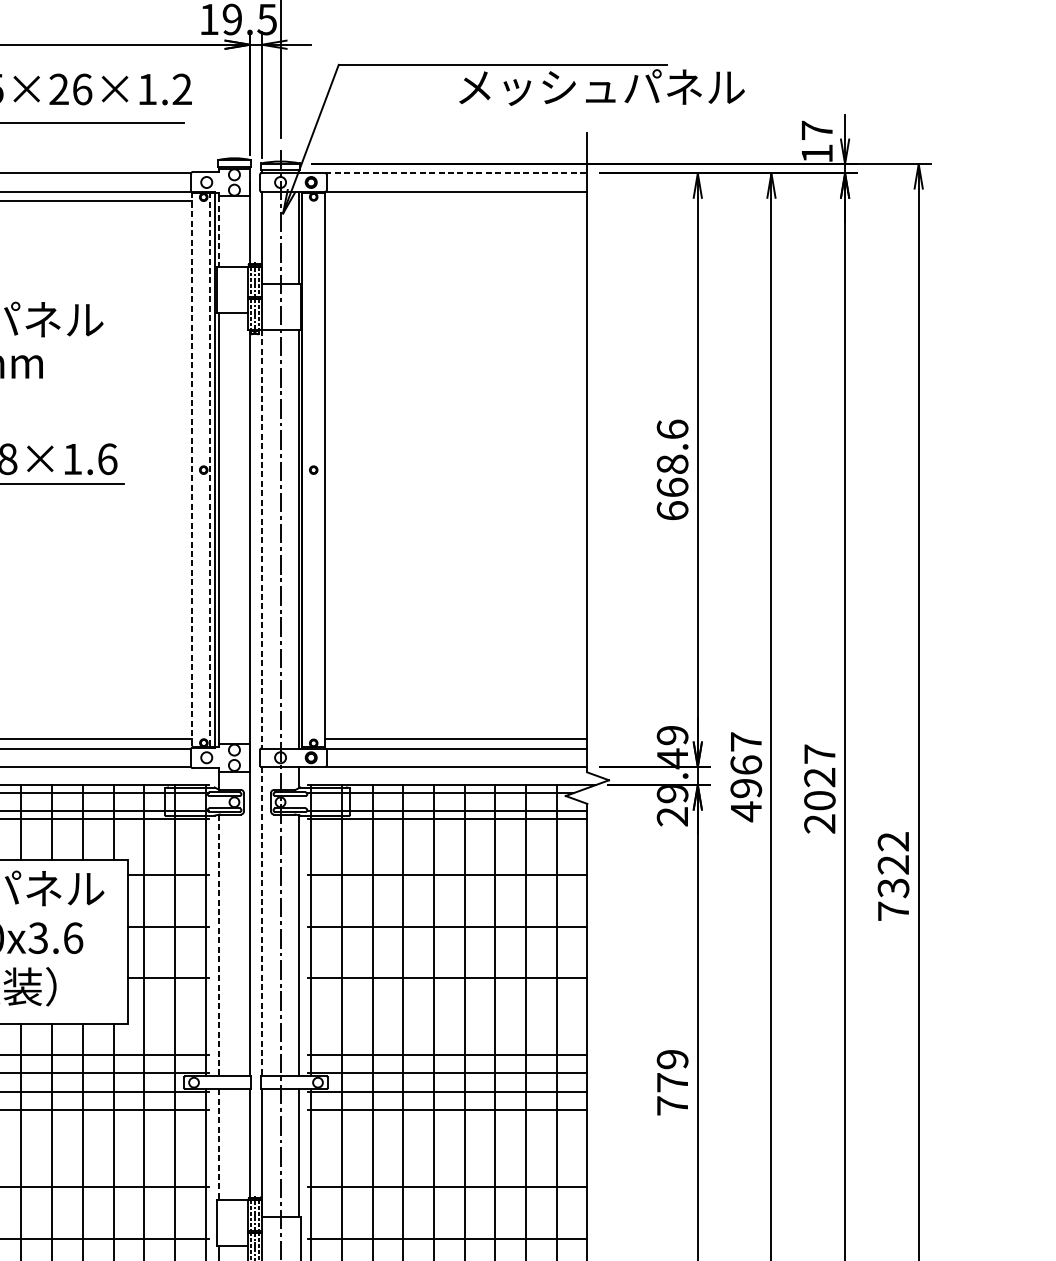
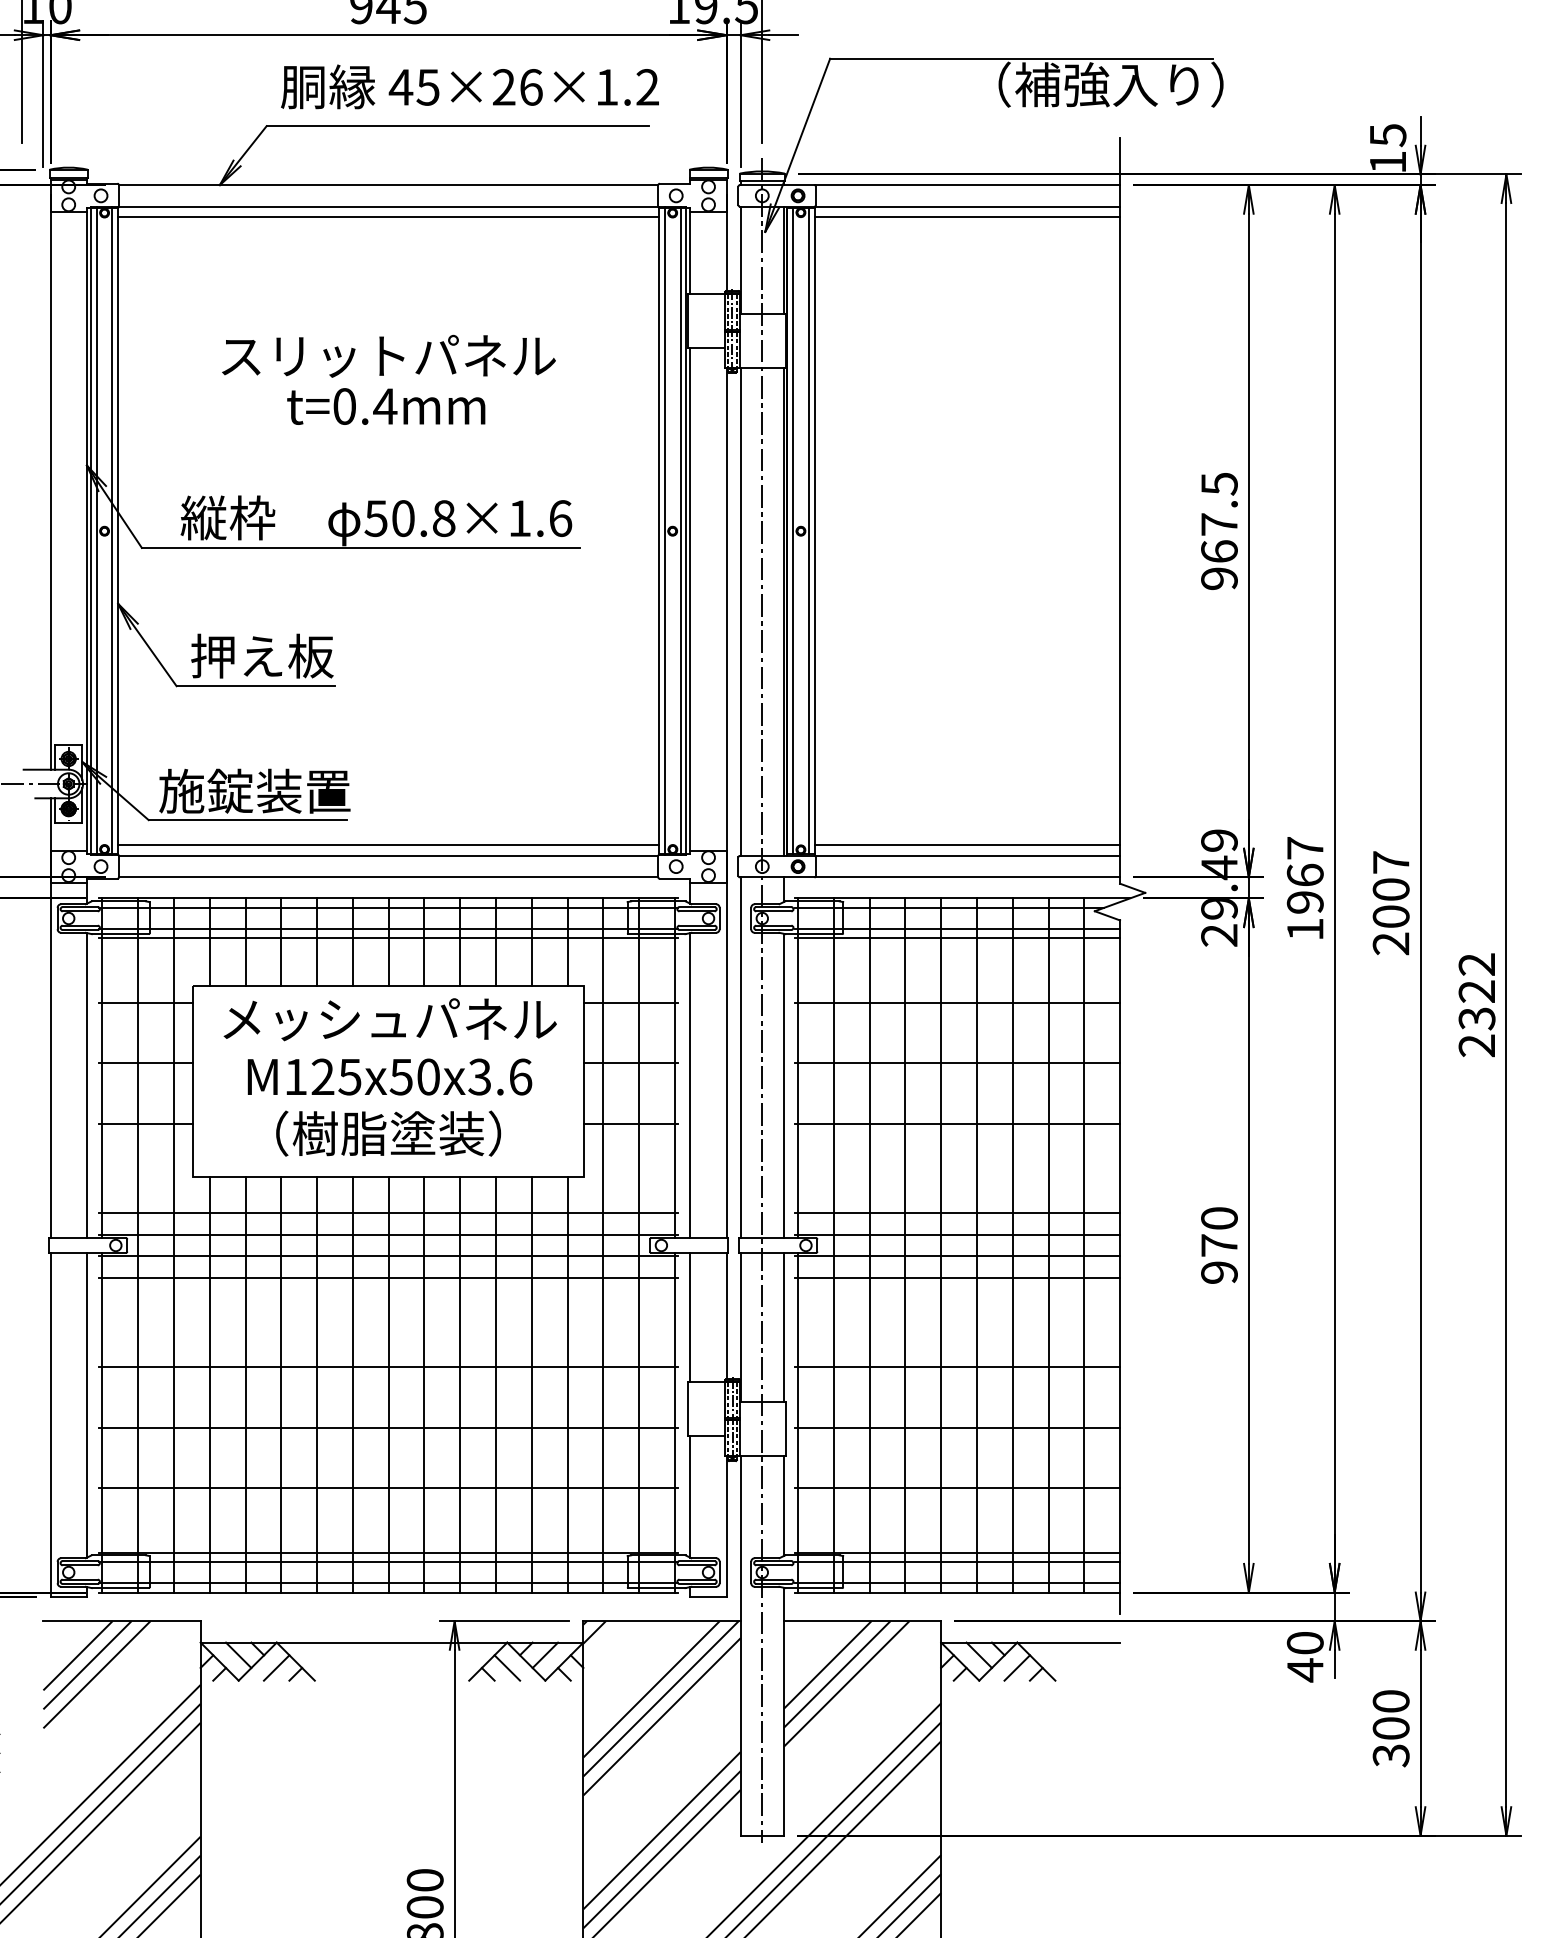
text: (601, 86) -> (1136, 84), メッシュパネル -> （補強入り）
text: (817, 130) -> (1388, 135), 17 -> 15
line: (456, 173) -> (967, 185), dashed -> solid
line: (456, 201) -> (967, 217), added
line: (218, 231) -> (690, 253), dashed -> solid
text: (672, 469) -> (1219, 530), 668.6 -> 967.5
line: (192, 470) -> (659, 531), dashed -> solid
line: (196, 470) -> (664, 531), added
line: (210, 470) -> (680, 531), dashed -> solid
line: (307, 470) -> (793, 531), added
line: (320, 470) -> (808, 531), added
line: (261, 539) -> (740, 612), dashed -> solid
text: (819, 777) -> (1390, 889), 2027 -> 2007
text: (746, 811) -> (1305, 929), 4967 -> 1967
text: (893, 911) -> (1476, 1045), 7322 -> 2322
line: (261, 922) -> (740, 1058), dashed -> solid
line: (218, 946) -> (690, 1086), dashed -> solid
text: (672, 1082) -> (1219, 1245), 779 -> 970
line: (218, 1144) -> (690, 1317), dashed -> solid

